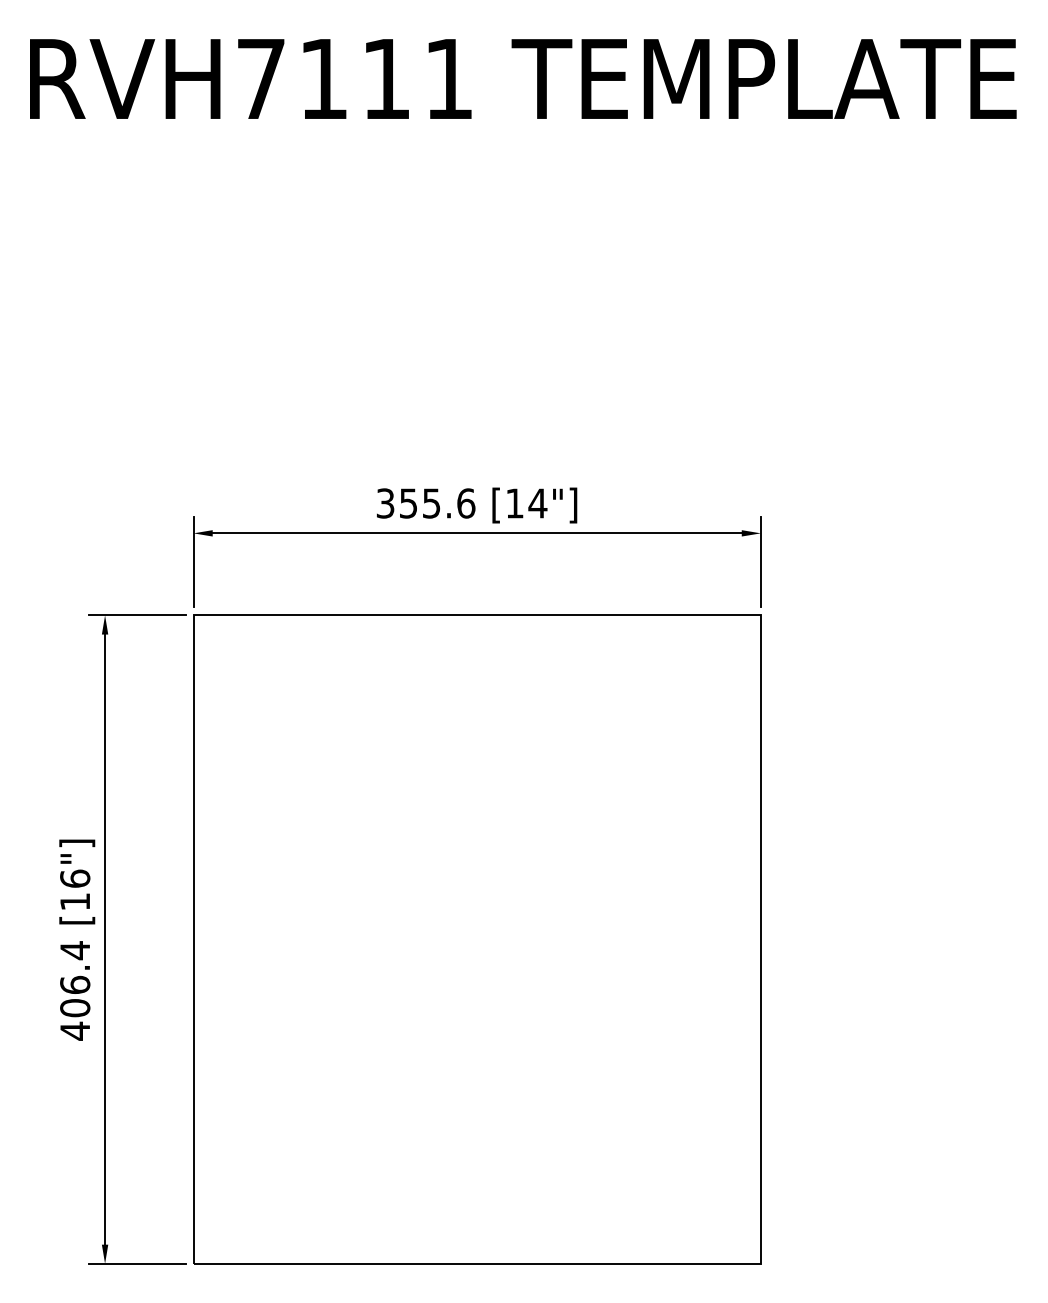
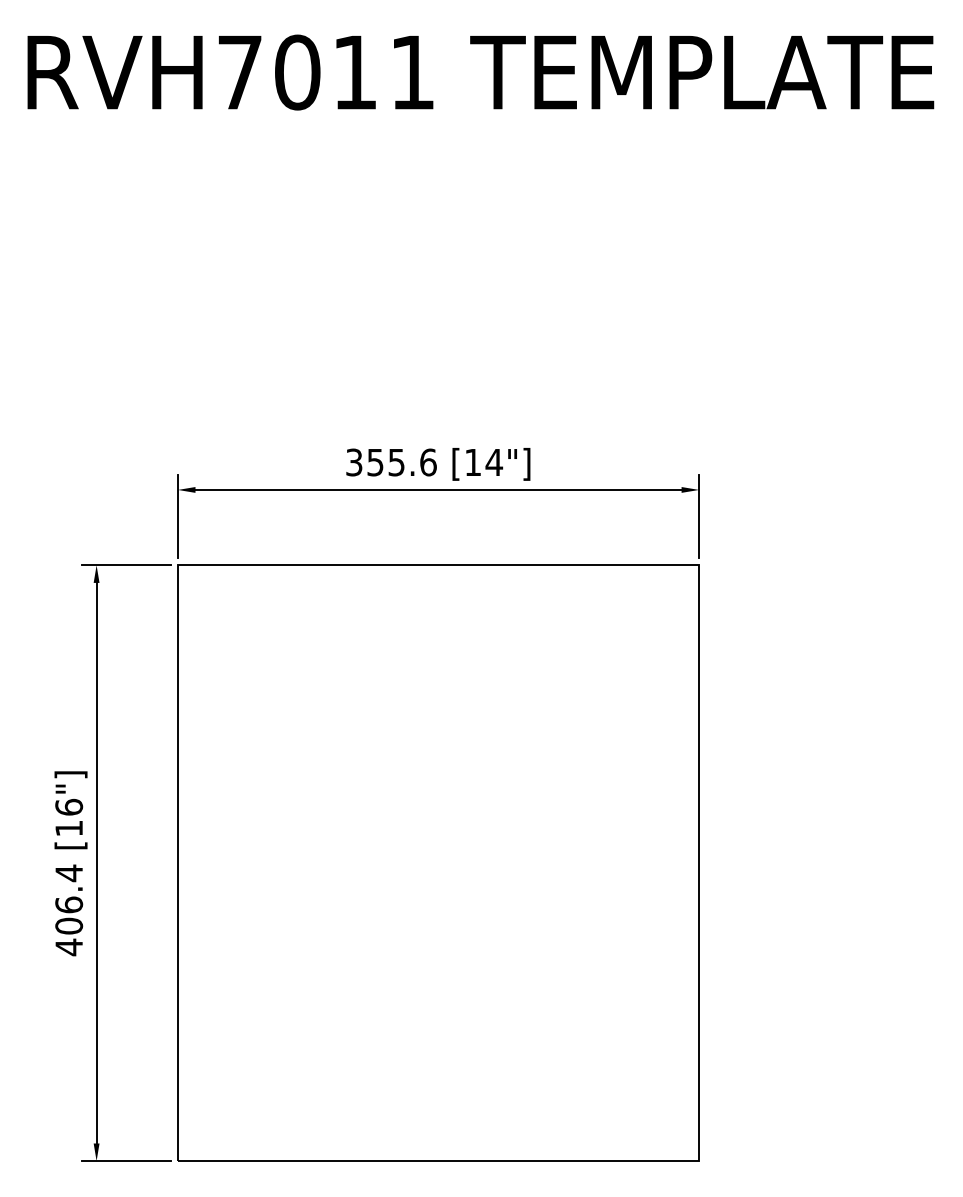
text: (323, 79) -> (297, 72), RVH7111 -> RVH7011

